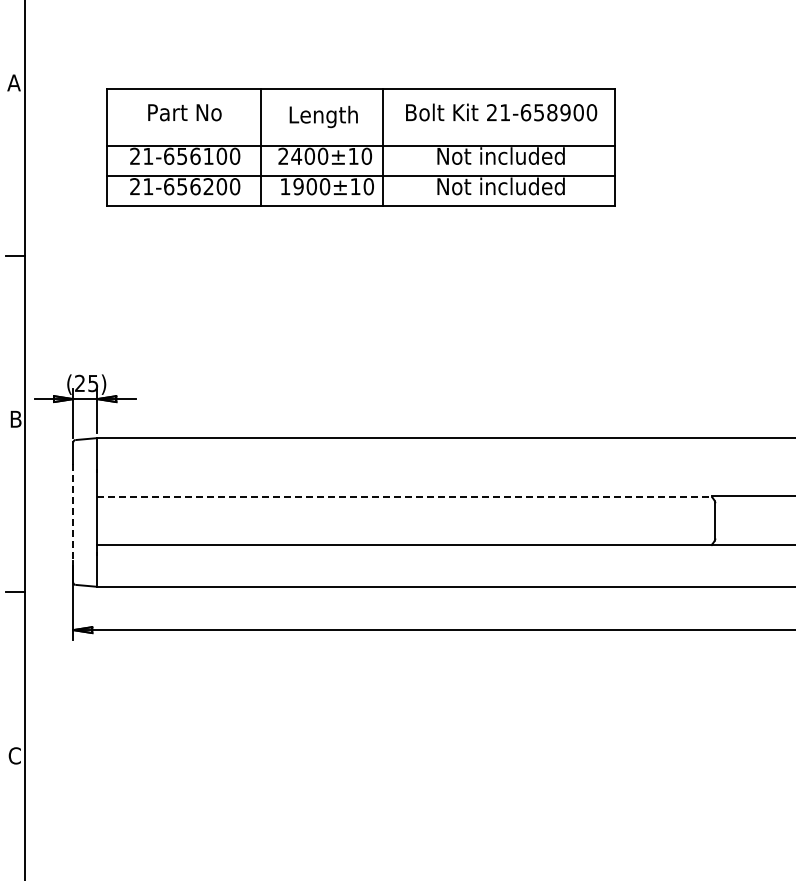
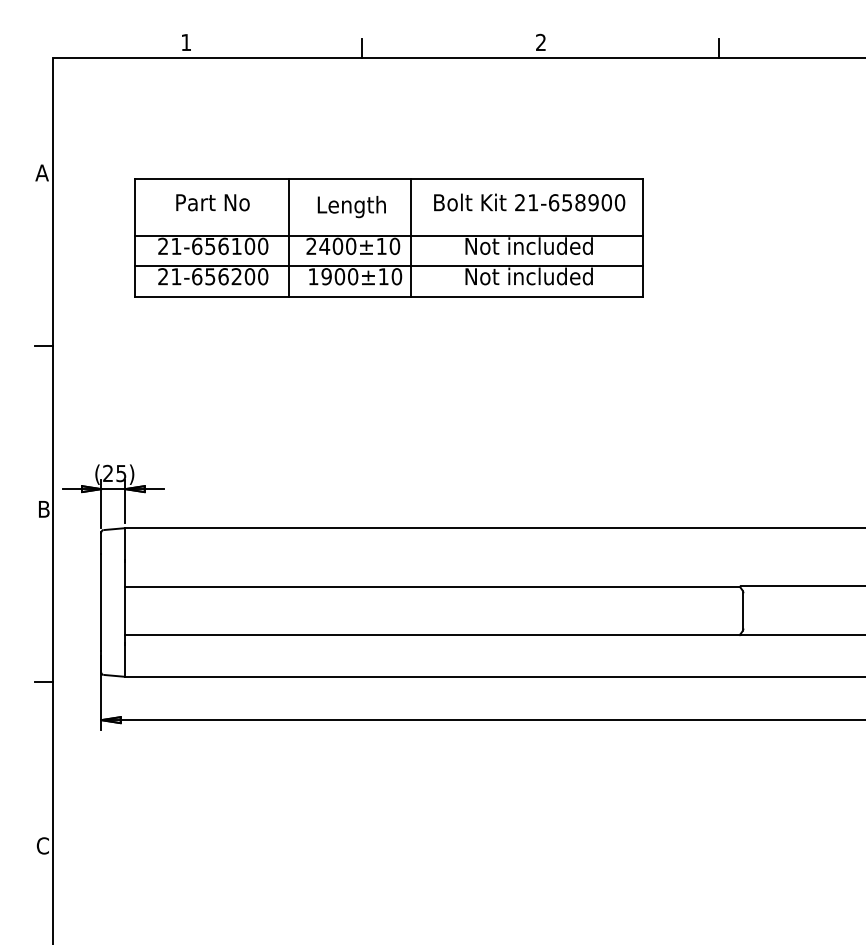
line: (405, 496) -> (433, 586), dashed -> solid
line: (73, 512) -> (101, 602), dashed -> solid

